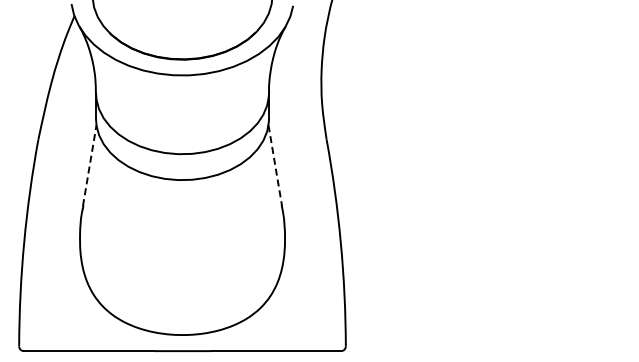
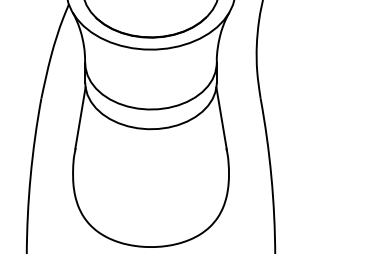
line: (89, 165) -> (80, 118), dashed -> solid
line: (275, 165) -> (221, 118), dashed -> solid

